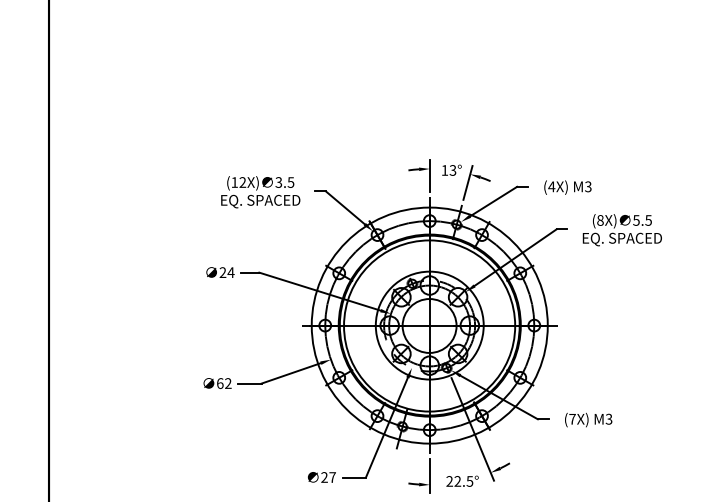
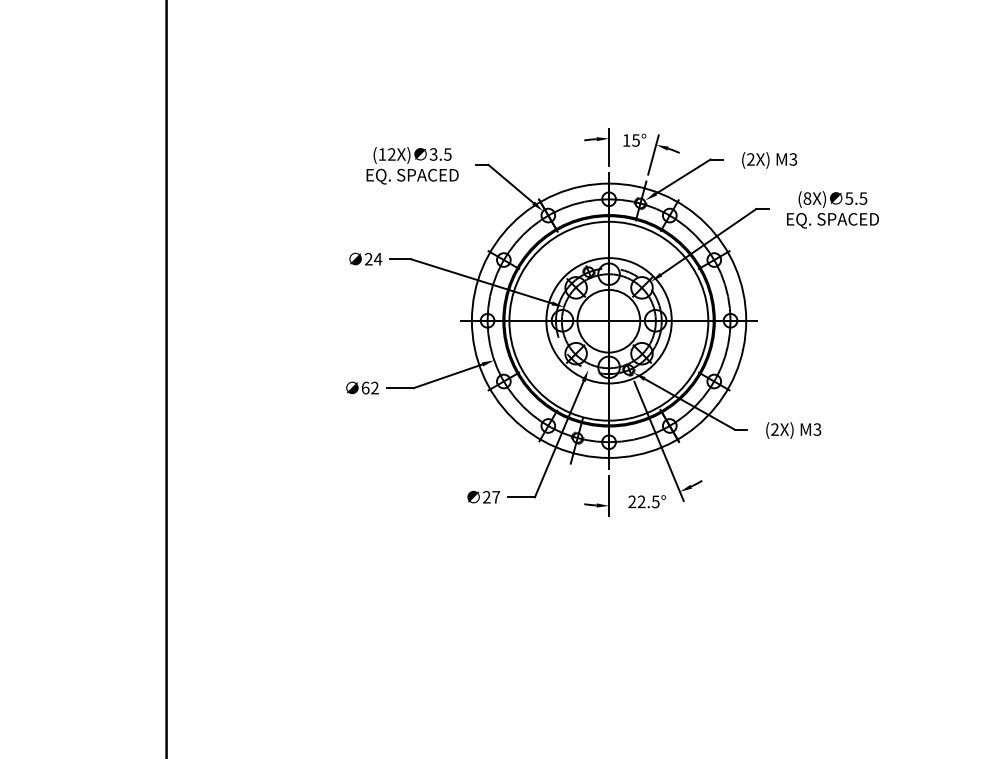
text: (452, 169) -> (635, 139), 13° -> 15°
text: (551, 186) -> (750, 159), (4X) -> (2X)
text: (572, 419) -> (774, 429), (7X) -> (2X)

